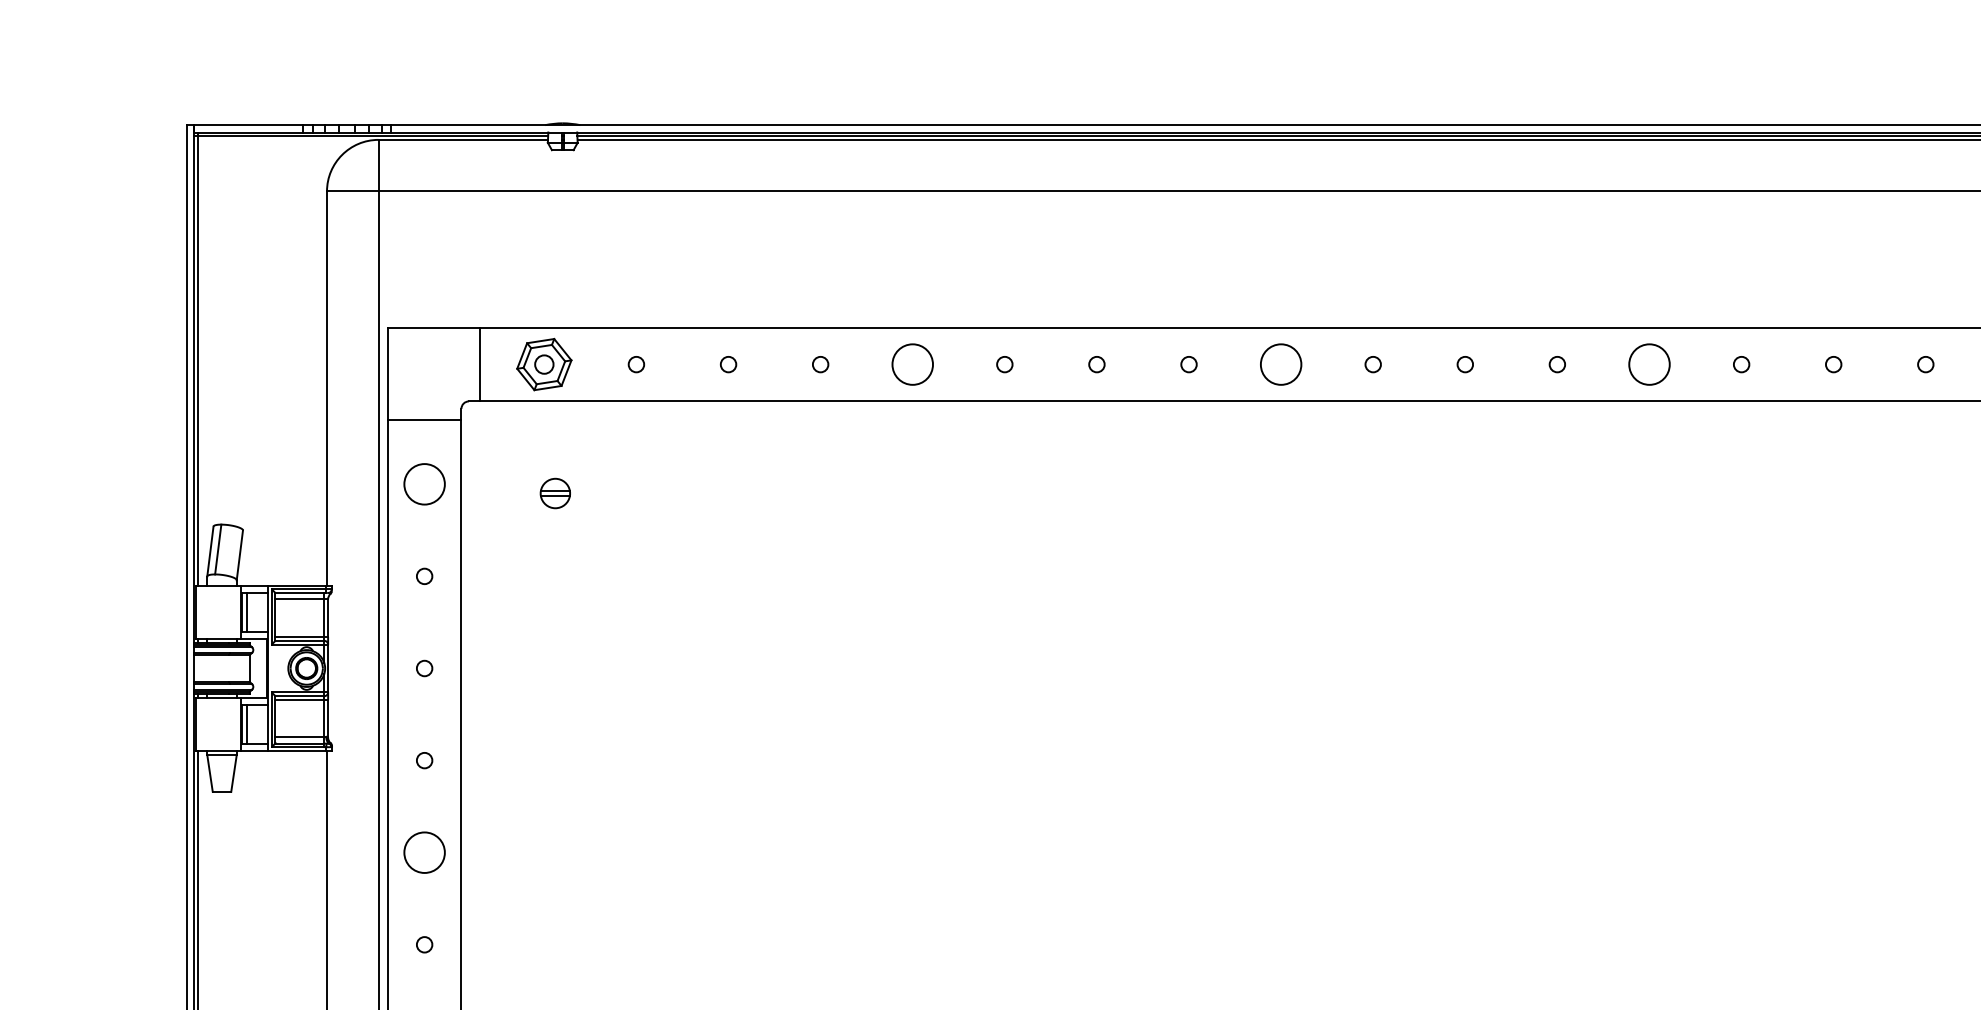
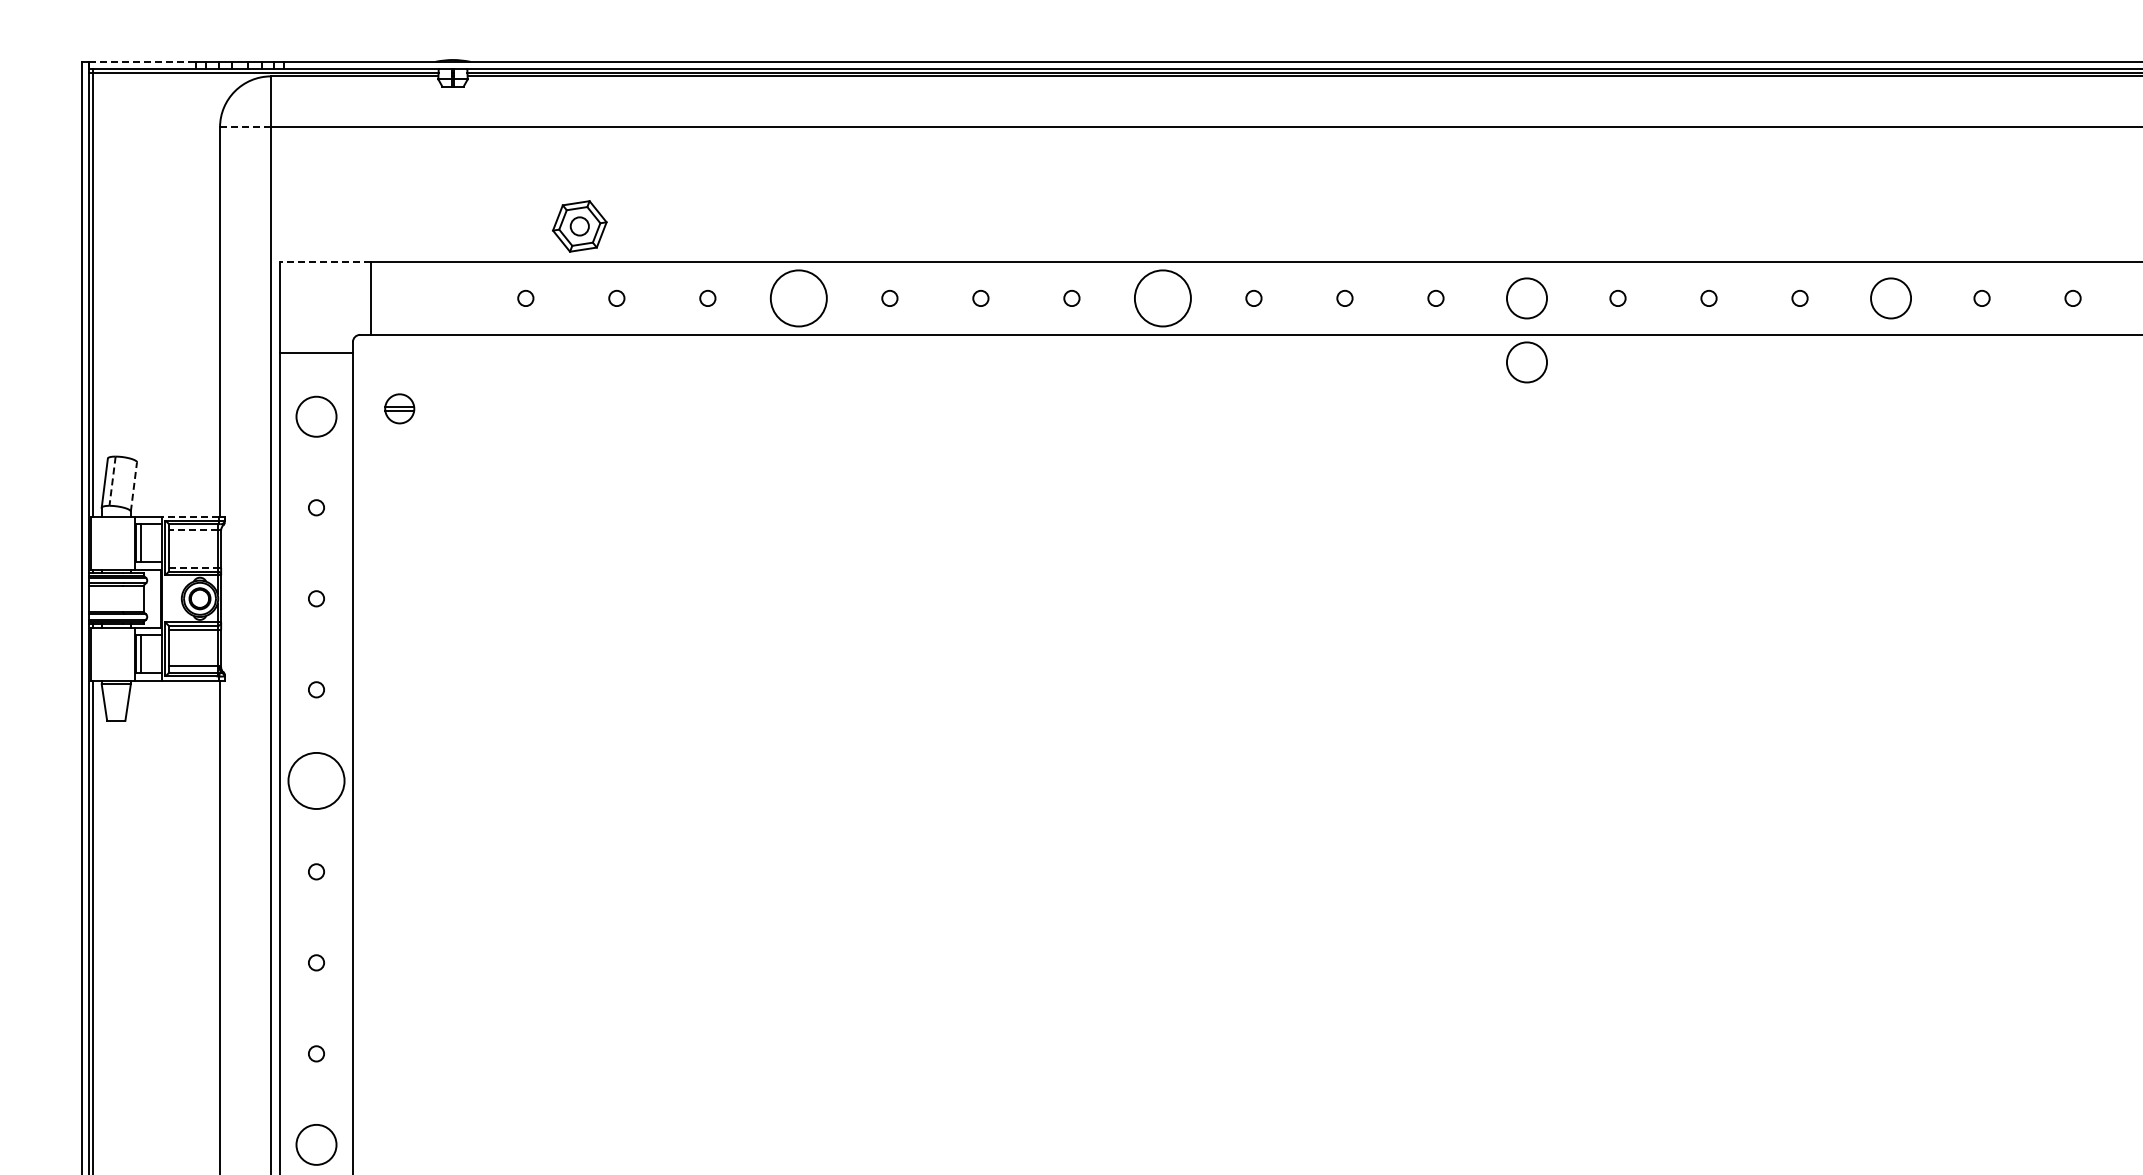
line: (248, 124) -> (142, 61), solid -> dashed
line: (352, 191) -> (245, 127), solid -> dashed
line: (433, 328) -> (325, 262), solid -> dashed
part: (544, 364) -> (579, 226), moved
circle: (912, 364) -> (798, 298), size x1.4
circle: (1280, 364) -> (1162, 298), size x1.4
circle: (1649, 429) -> (1526, 362), added
part: (555, 493) -> (399, 408), moved
line: (218, 549) -> (112, 481), solid -> dashed
line: (239, 555) -> (133, 487), solid -> dashed
line: (297, 585) -> (190, 516), solid -> dashed
line: (299, 599) -> (192, 530), solid -> dashed
line: (300, 636) -> (193, 567), solid -> dashed
circle: (424, 852) -> (316, 780), size x1.4

